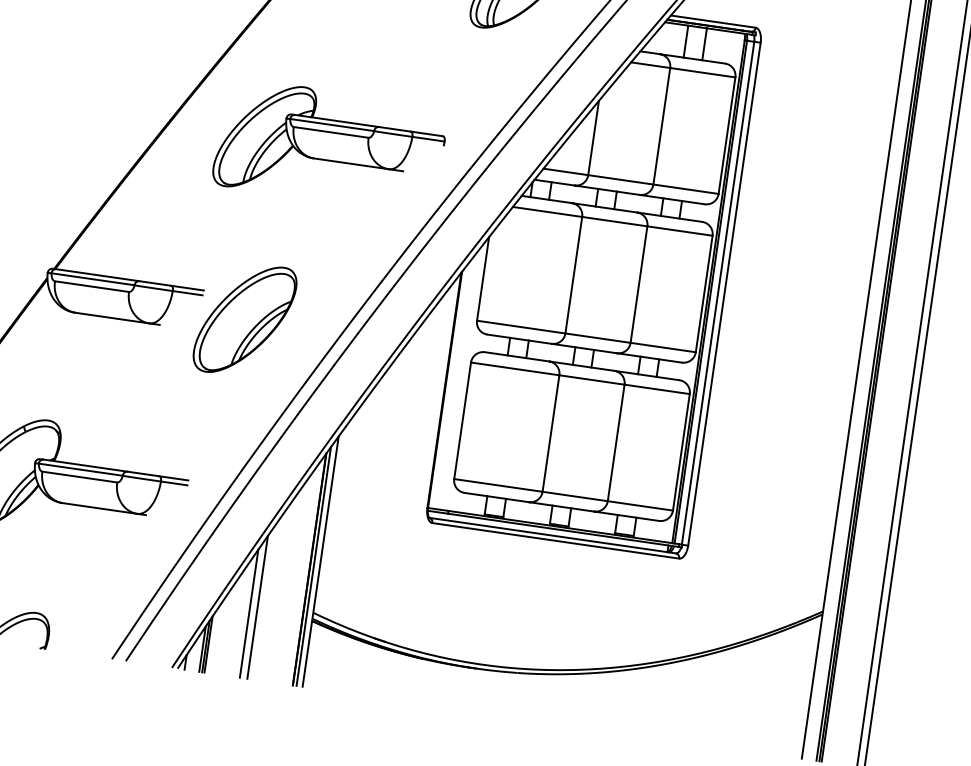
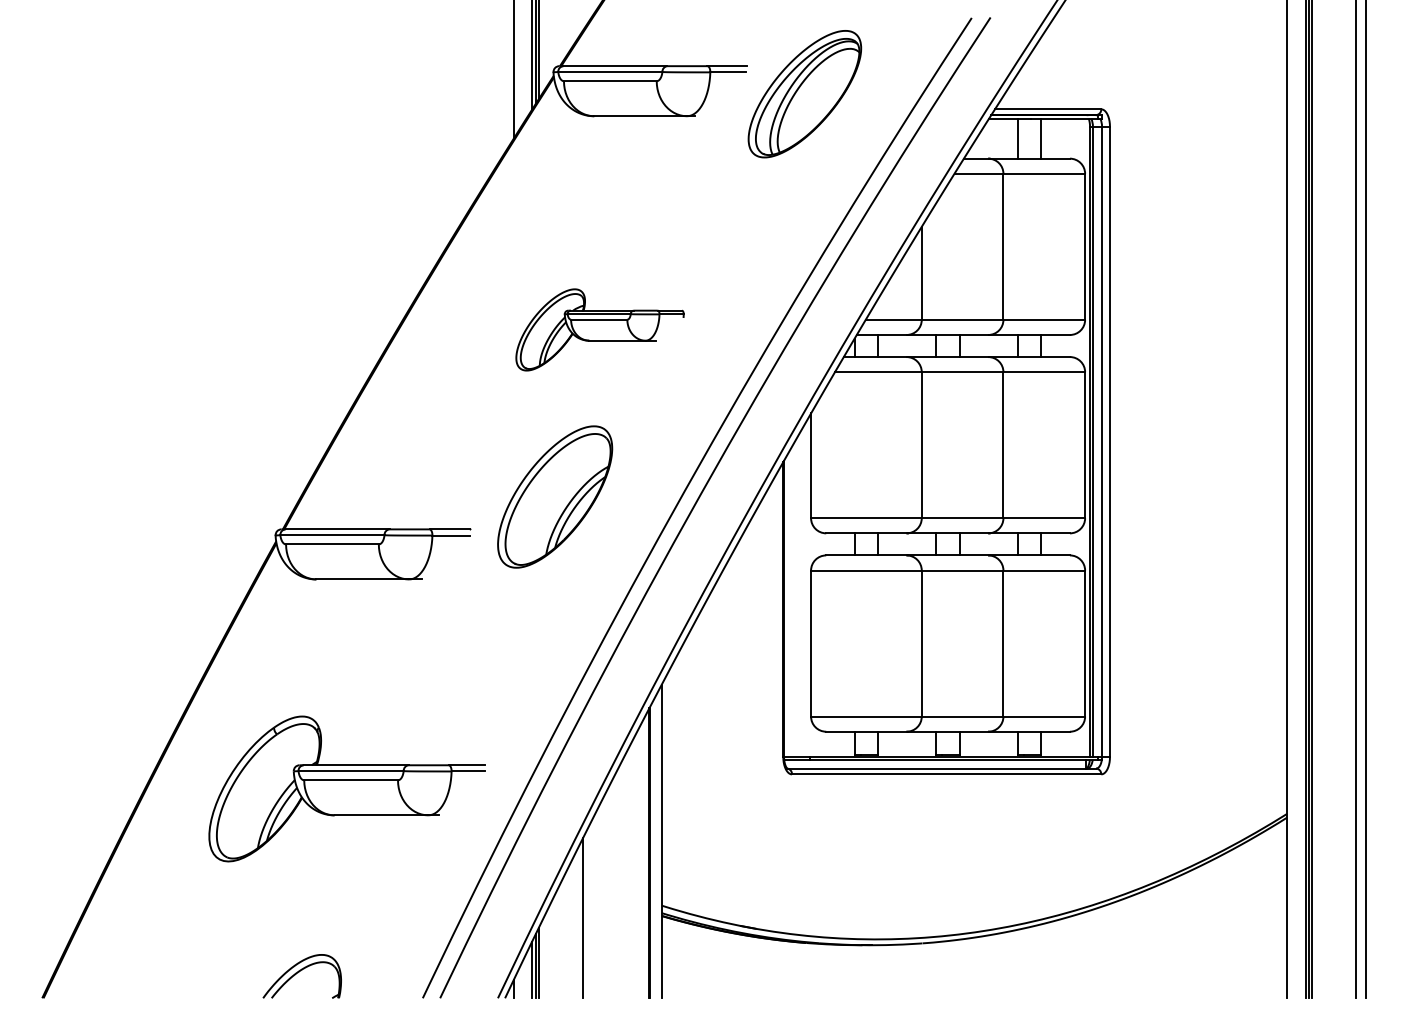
part: (329, 145) -> (599, 329), size x0.6
part: (245, 319) -> (555, 496), moved
line: (314, 566) -> (654, 848), removed
line: (257, 607) -> (592, 908), removed

